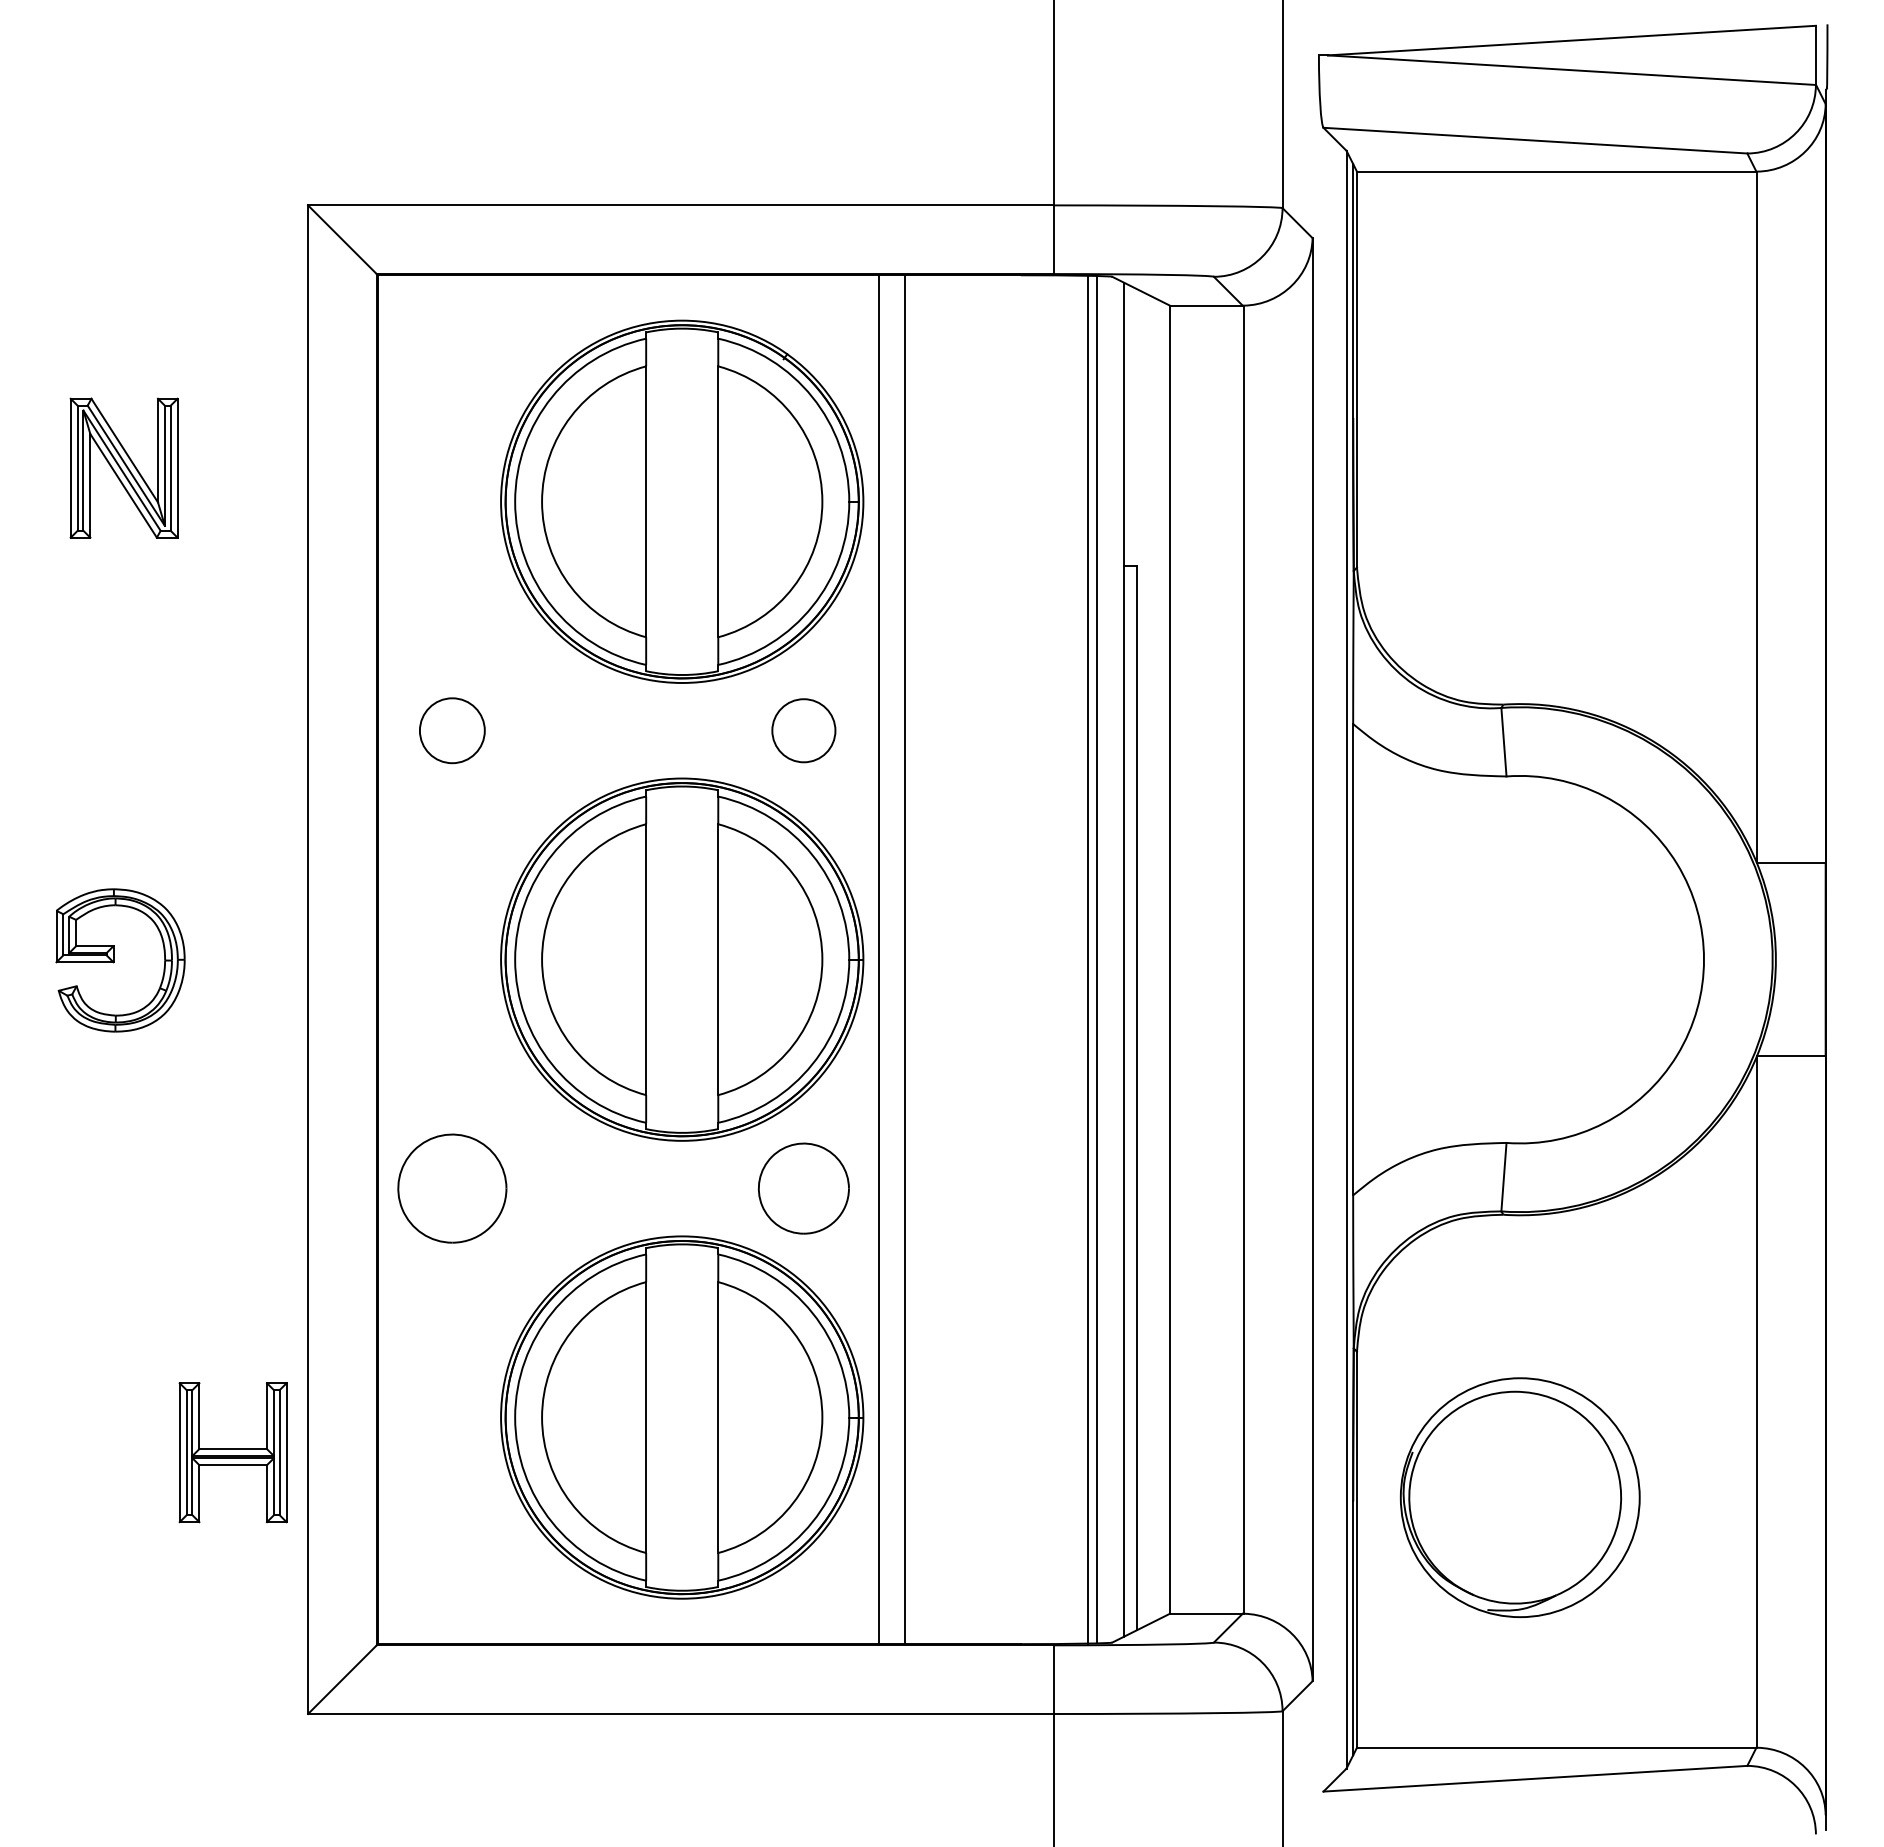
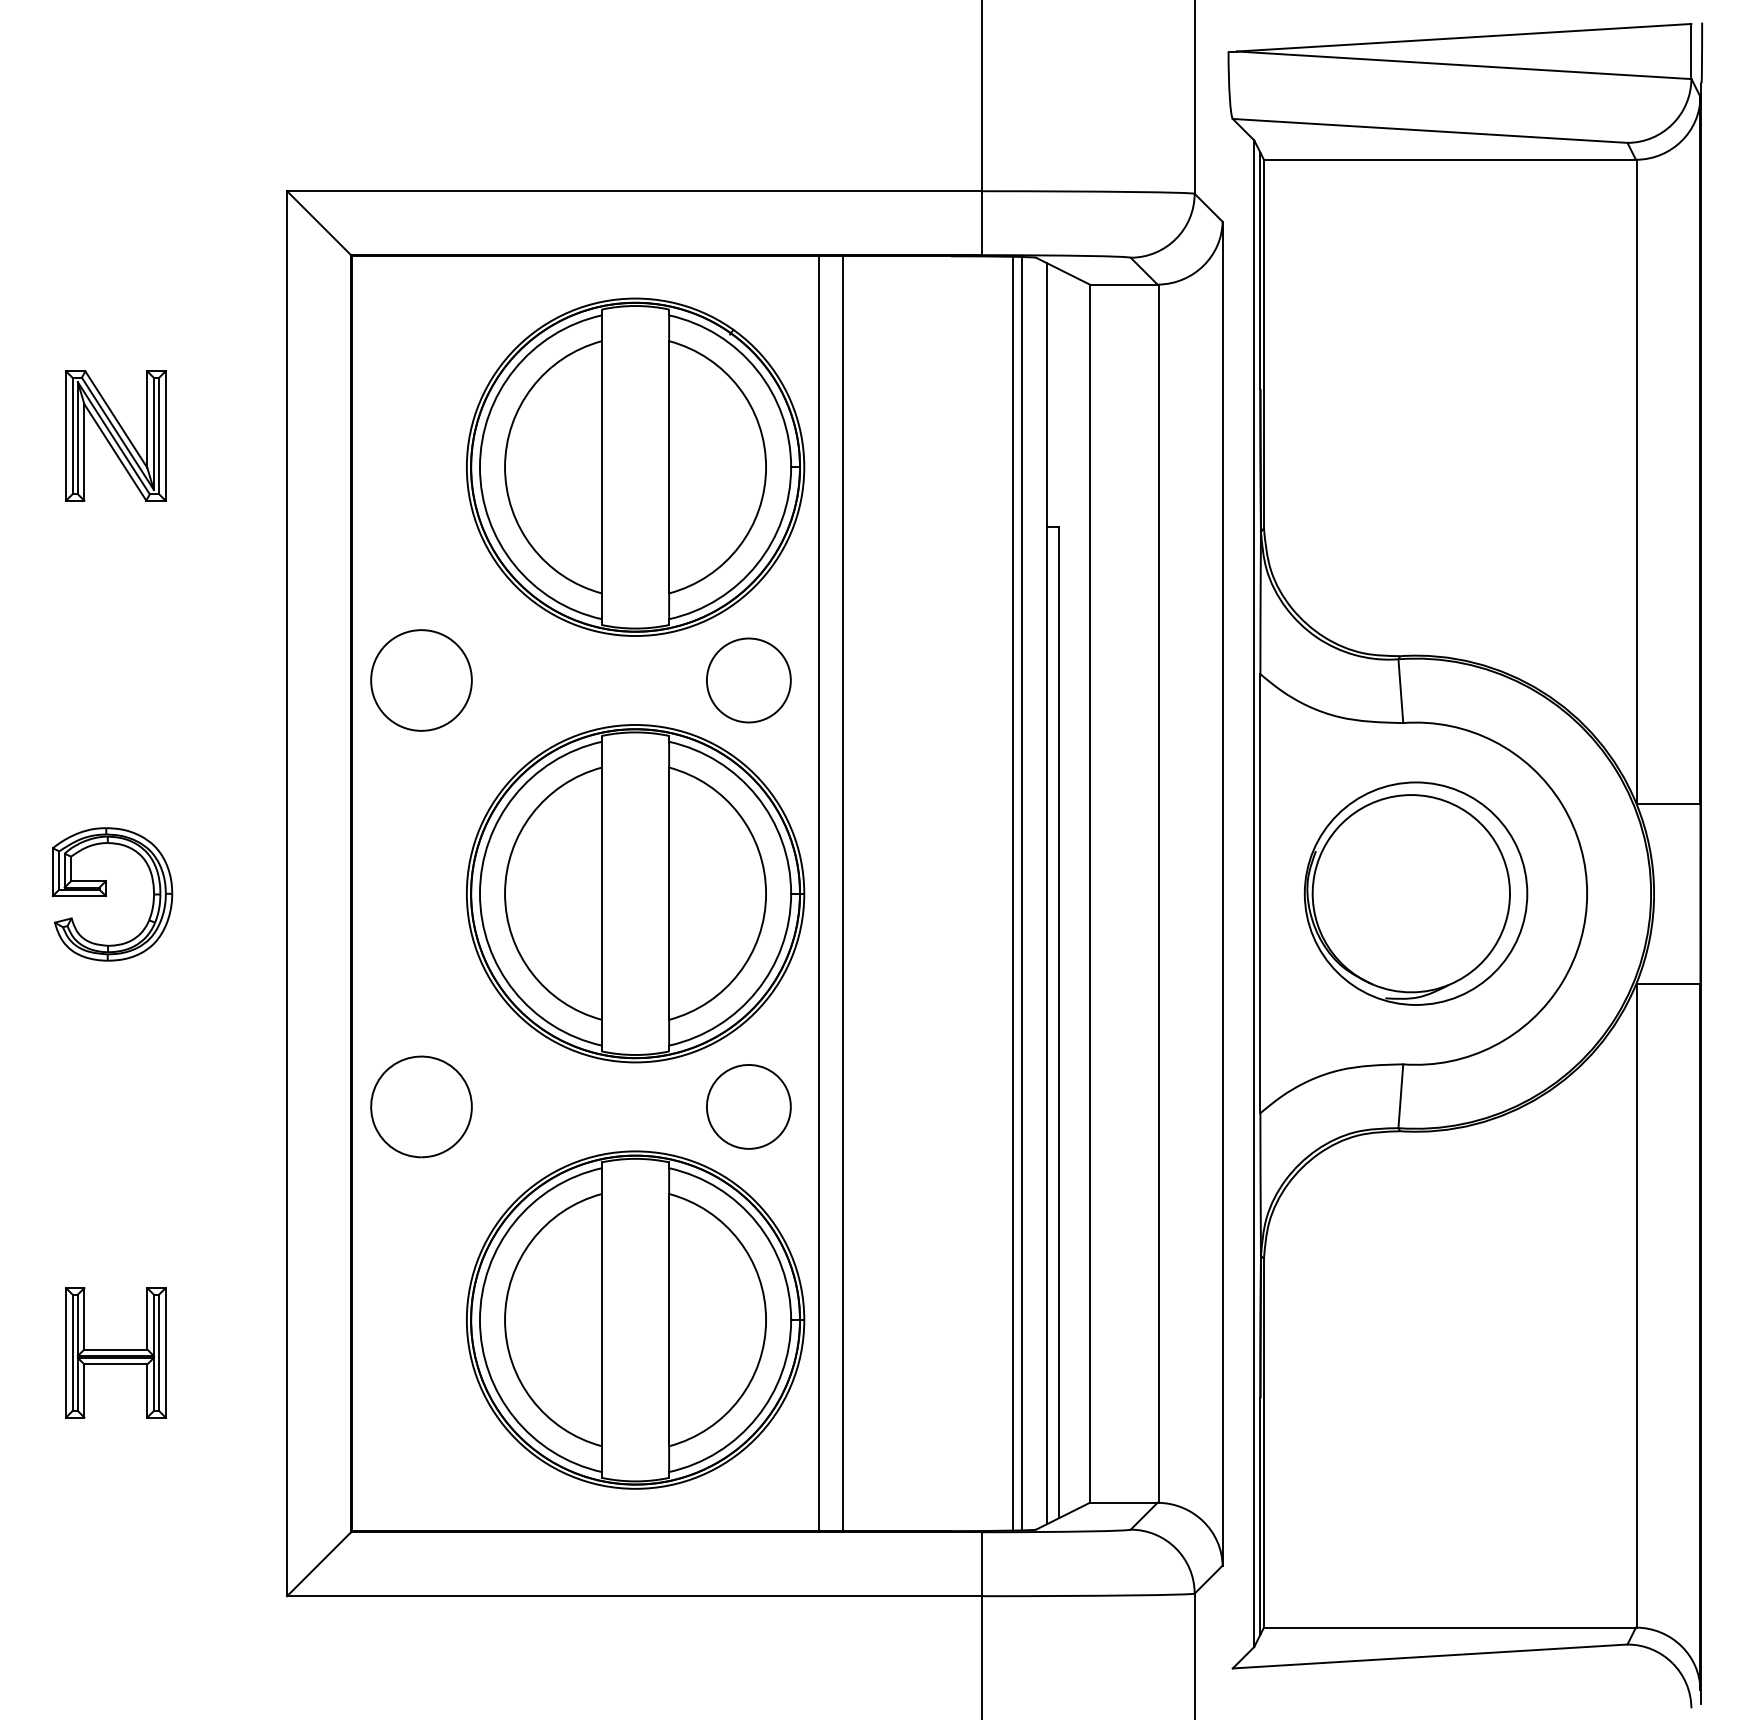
circle: (452, 730) -> (421, 680), size x1.67
circle: (803, 730) -> (748, 680), size x1.43
part: (232, 1452) -> (115, 1352), moved
part: (1519, 1497) -> (1415, 893), moved

